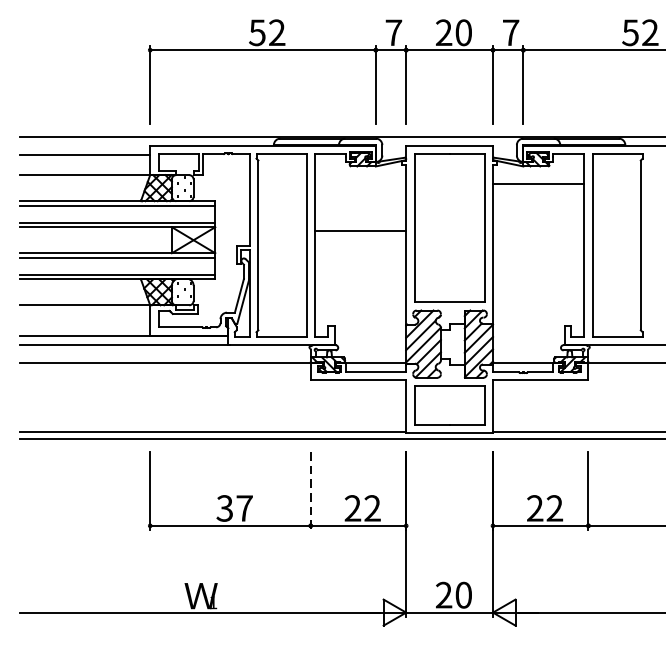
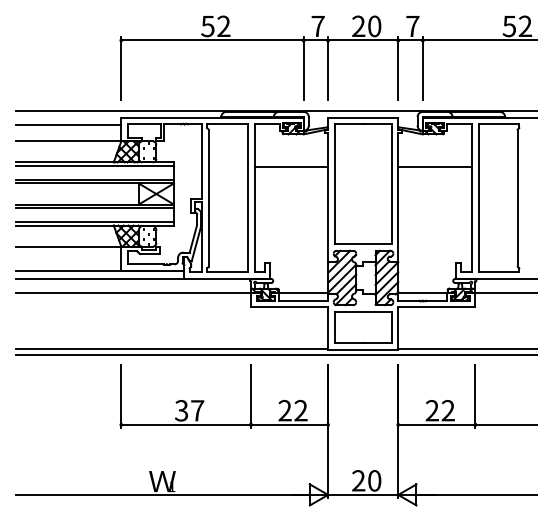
line: (537, 183) -> (434, 167), moved
line: (360, 230) -> (291, 167), moved
line: (311, 490) -> (251, 396), dashed -> solid

